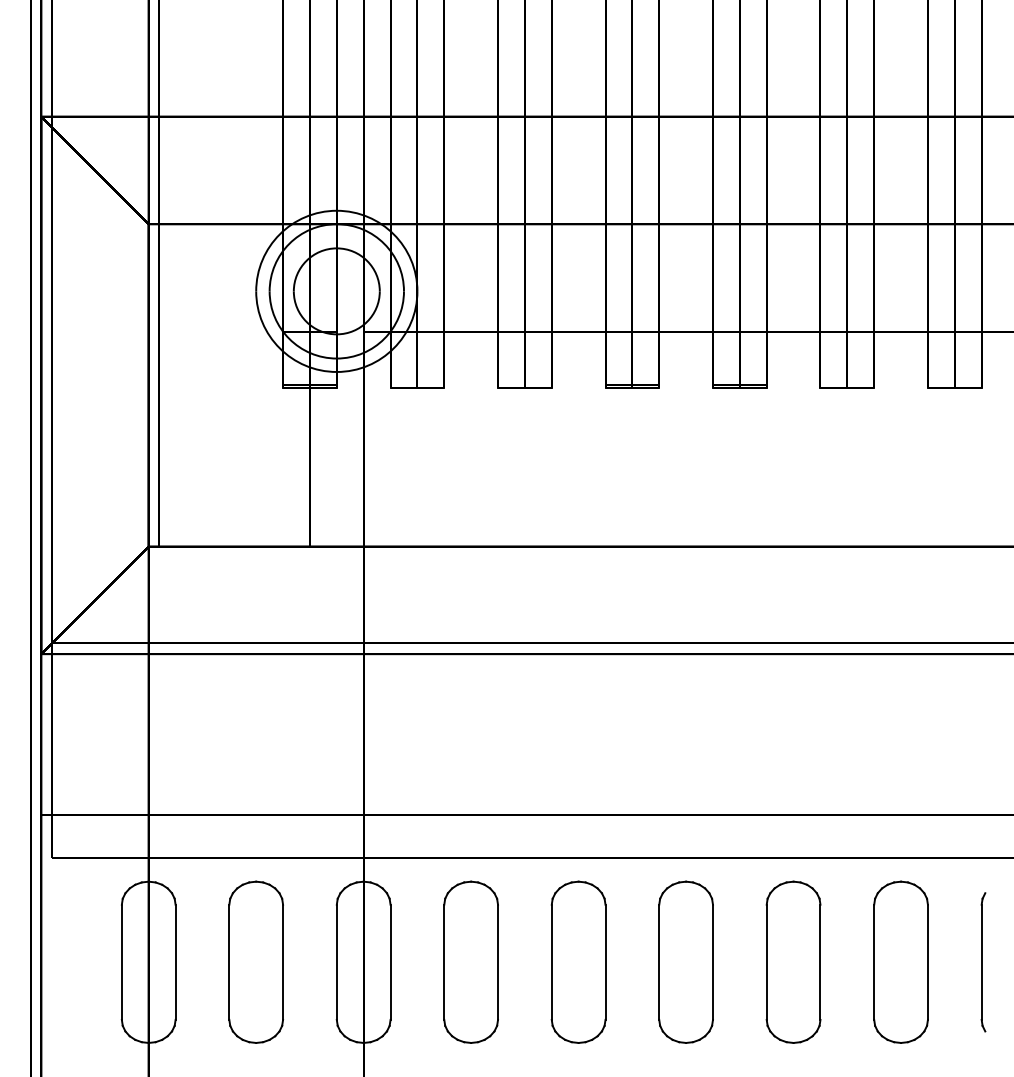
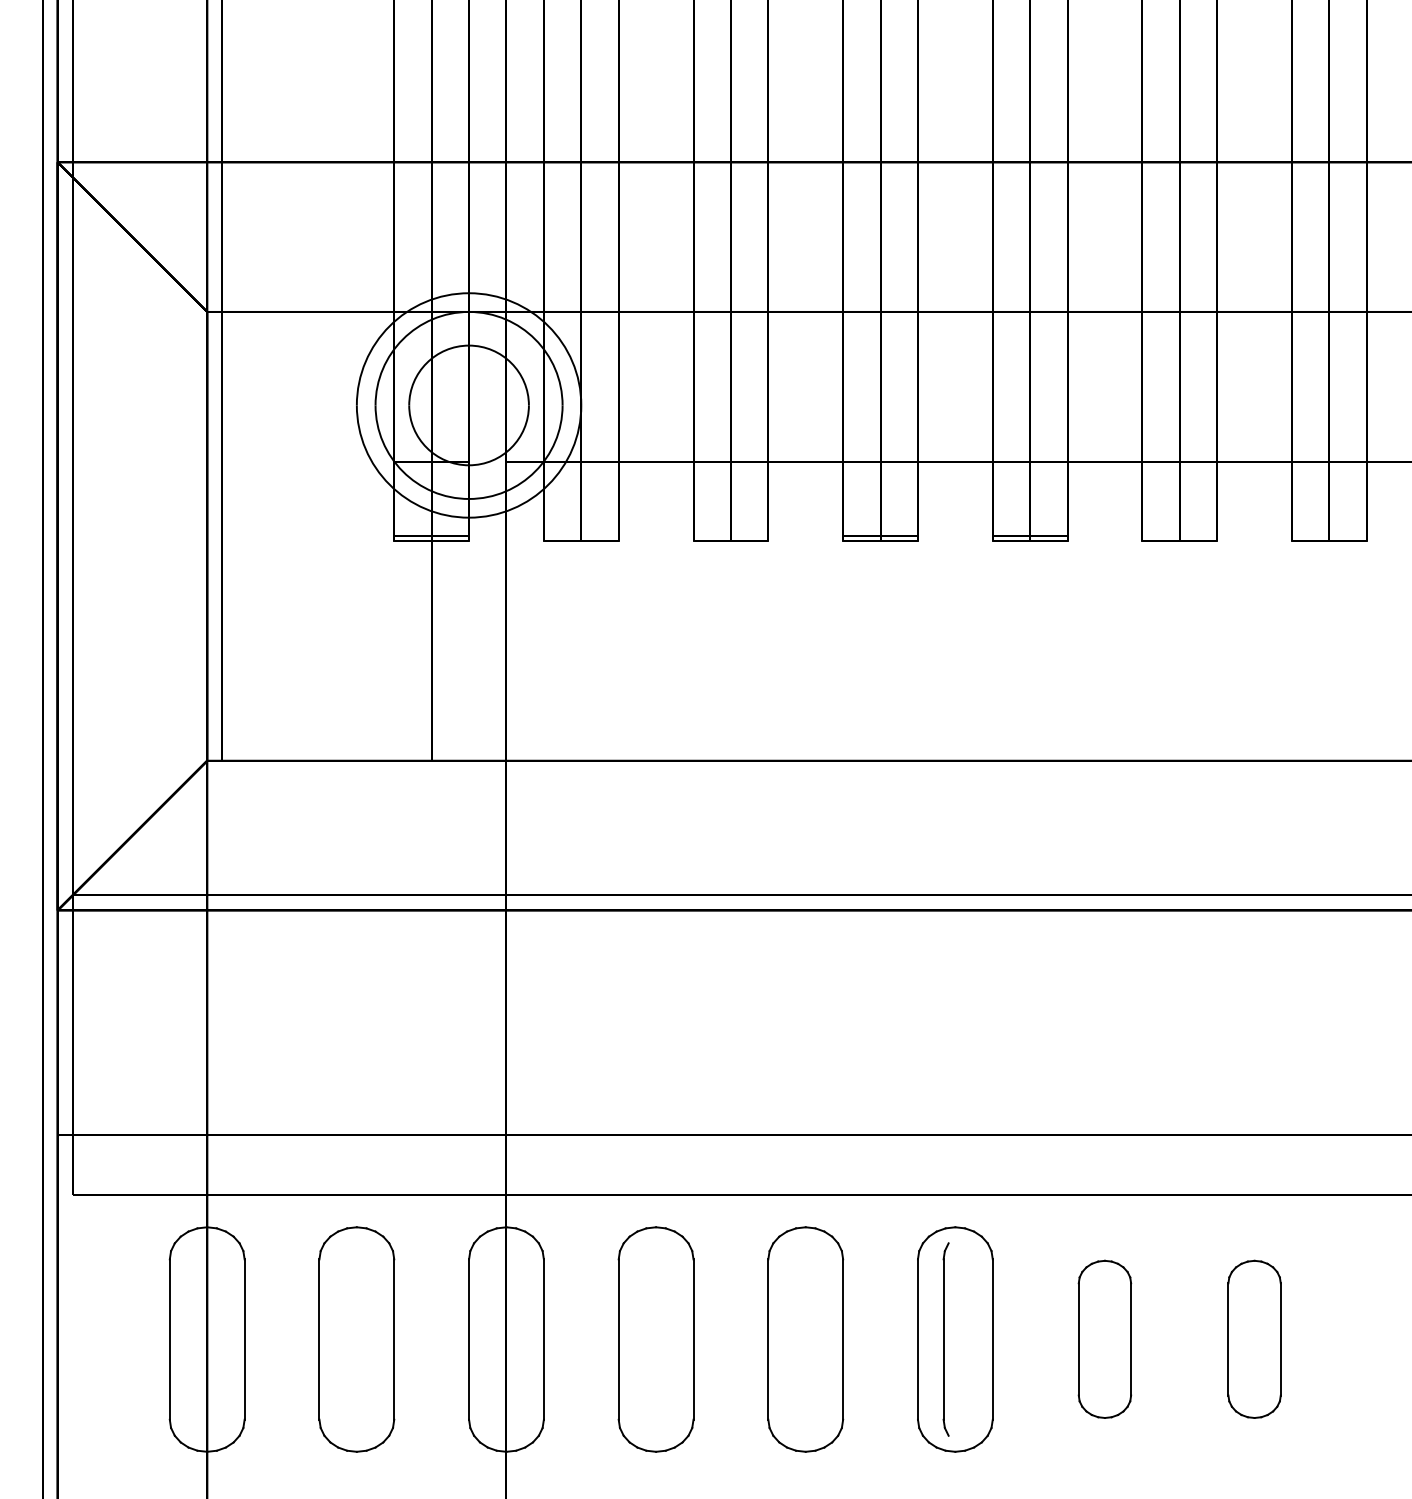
part: (793, 961) -> (1104, 1338), size x0.7
part: (900, 961) -> (1253, 1338), size x0.7
part: (983, 962) -> (946, 1339), moved

